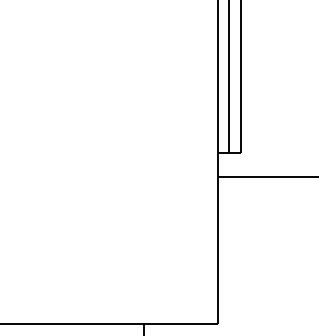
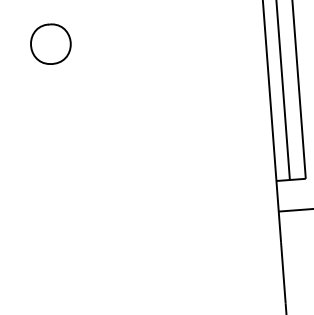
part: (46, 29) -> (50, 43), added

